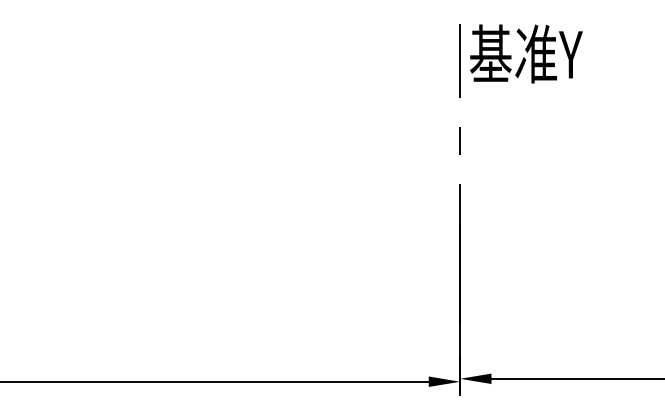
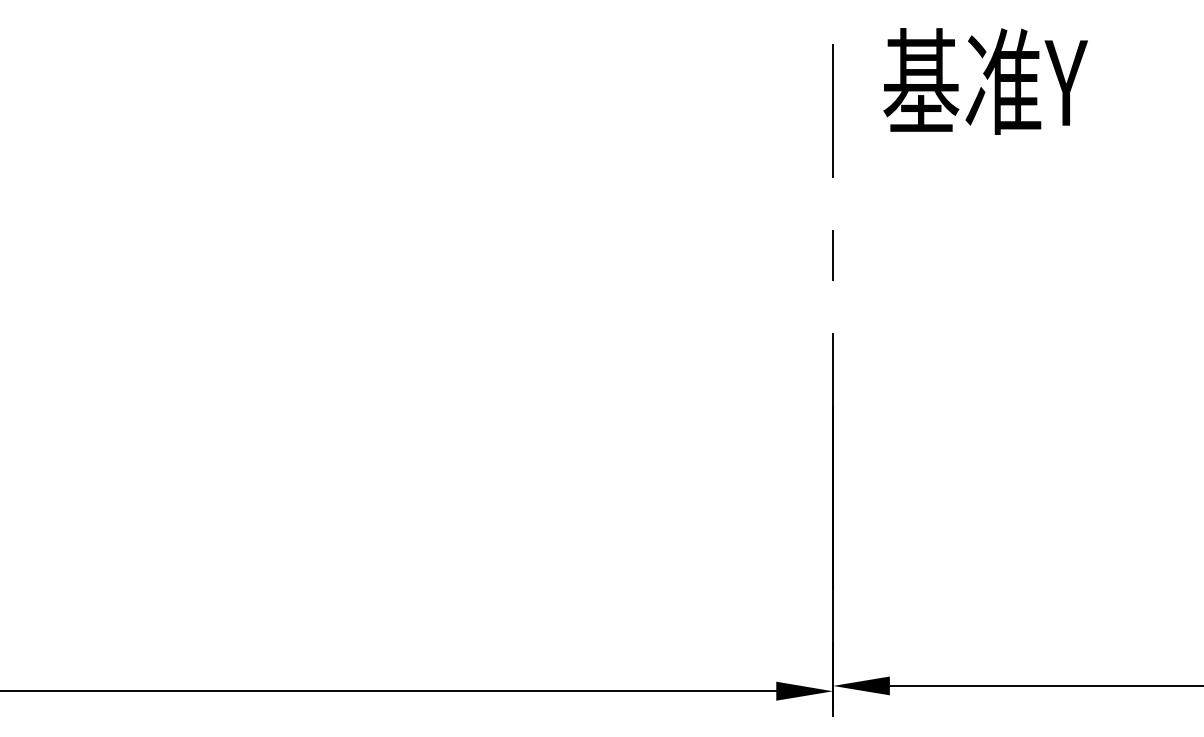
text: (526, 53) -> (985, 80), moved

